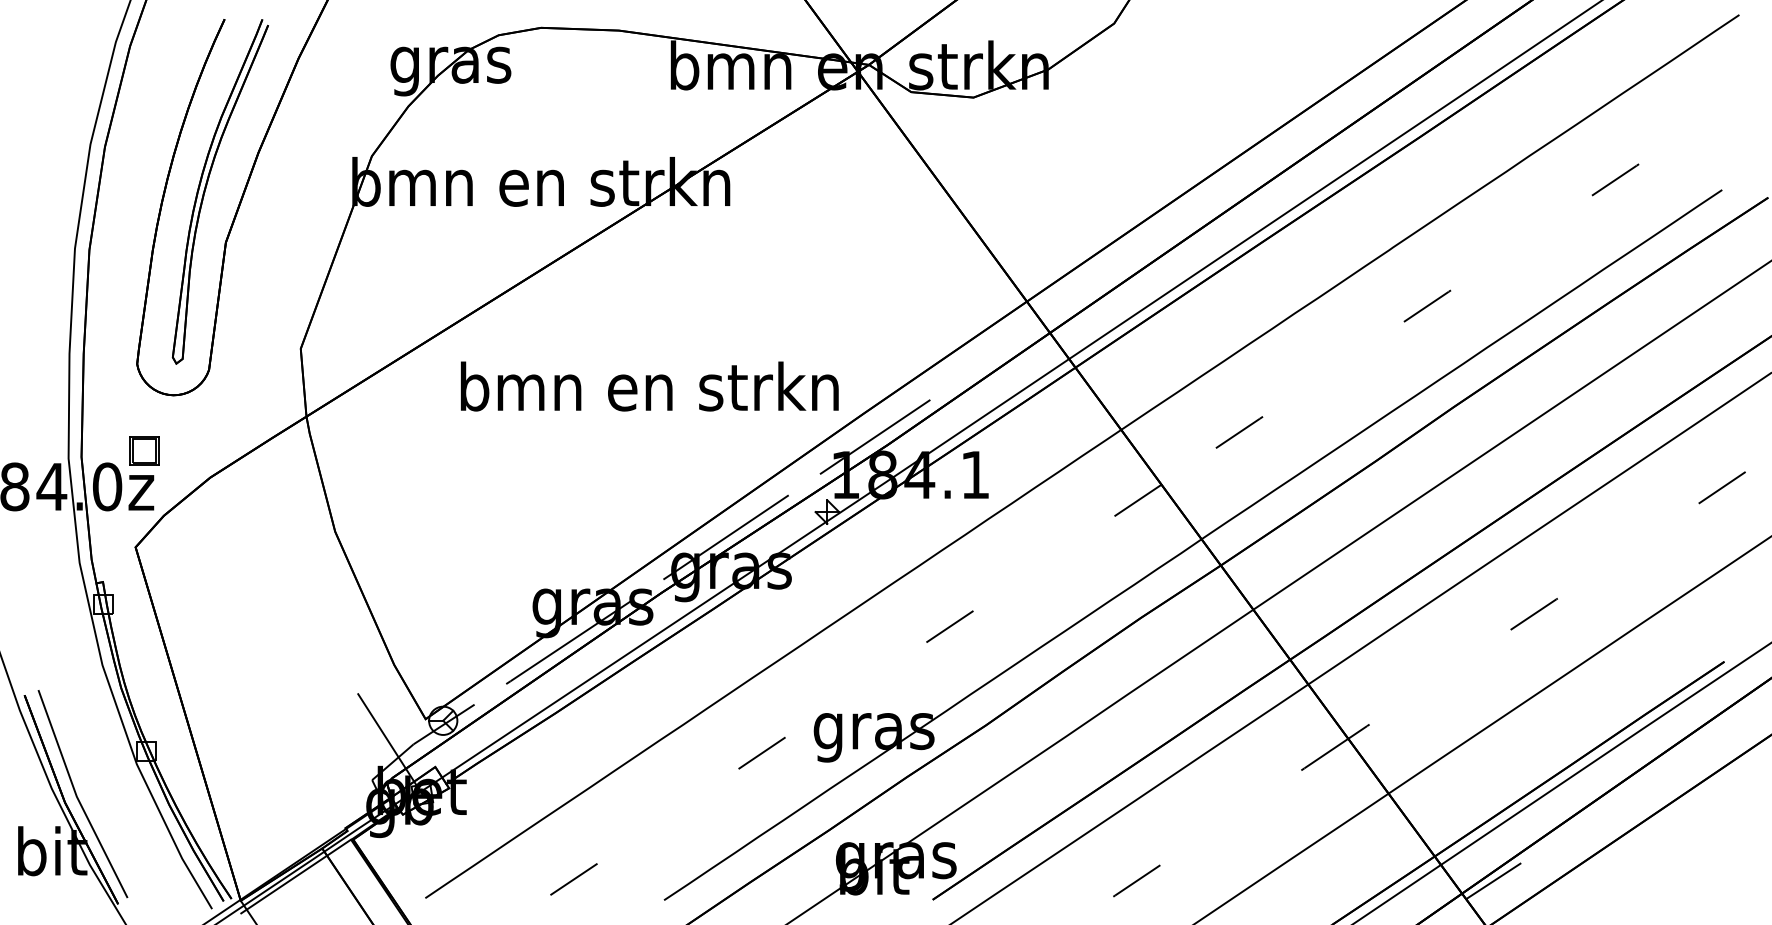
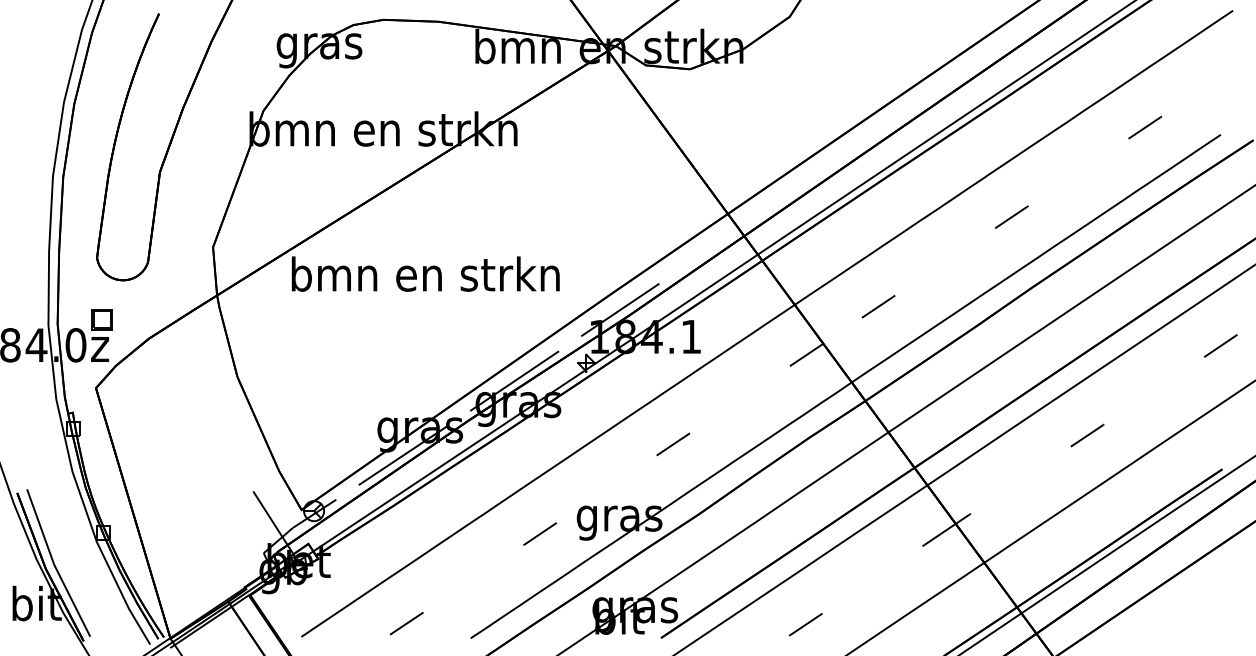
part: (206, 188) -> (146, 133), removed
text: (649, 386) -> (425, 274), moved
line: (1493, 881) -> (1058, 625), removed

